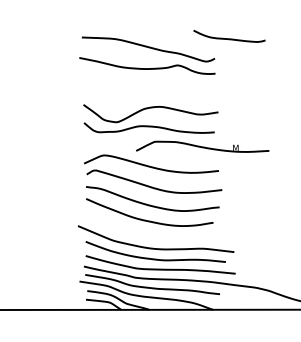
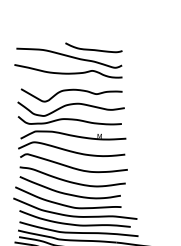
curve: (229, 38) -> (93, 49), moved
curve: (151, 90) -> (71, 90), added
part: (202, 146) -> (73, 135), moved
curve: (145, 234) -> (66, 205), added

